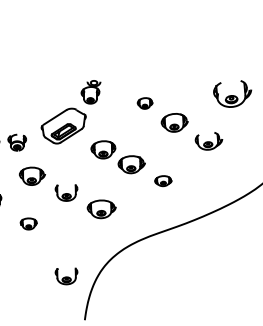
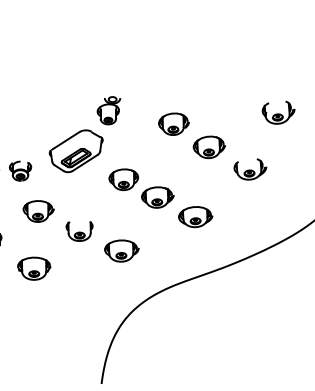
part: (232, 93) -> (278, 112), size x0.71
part: (144, 102) -> (173, 123), size x1.67
part: (163, 181) -> (195, 217), size x1.67
part: (28, 223) -> (34, 268), size x1.67
part: (66, 276) -> (79, 331), removed

